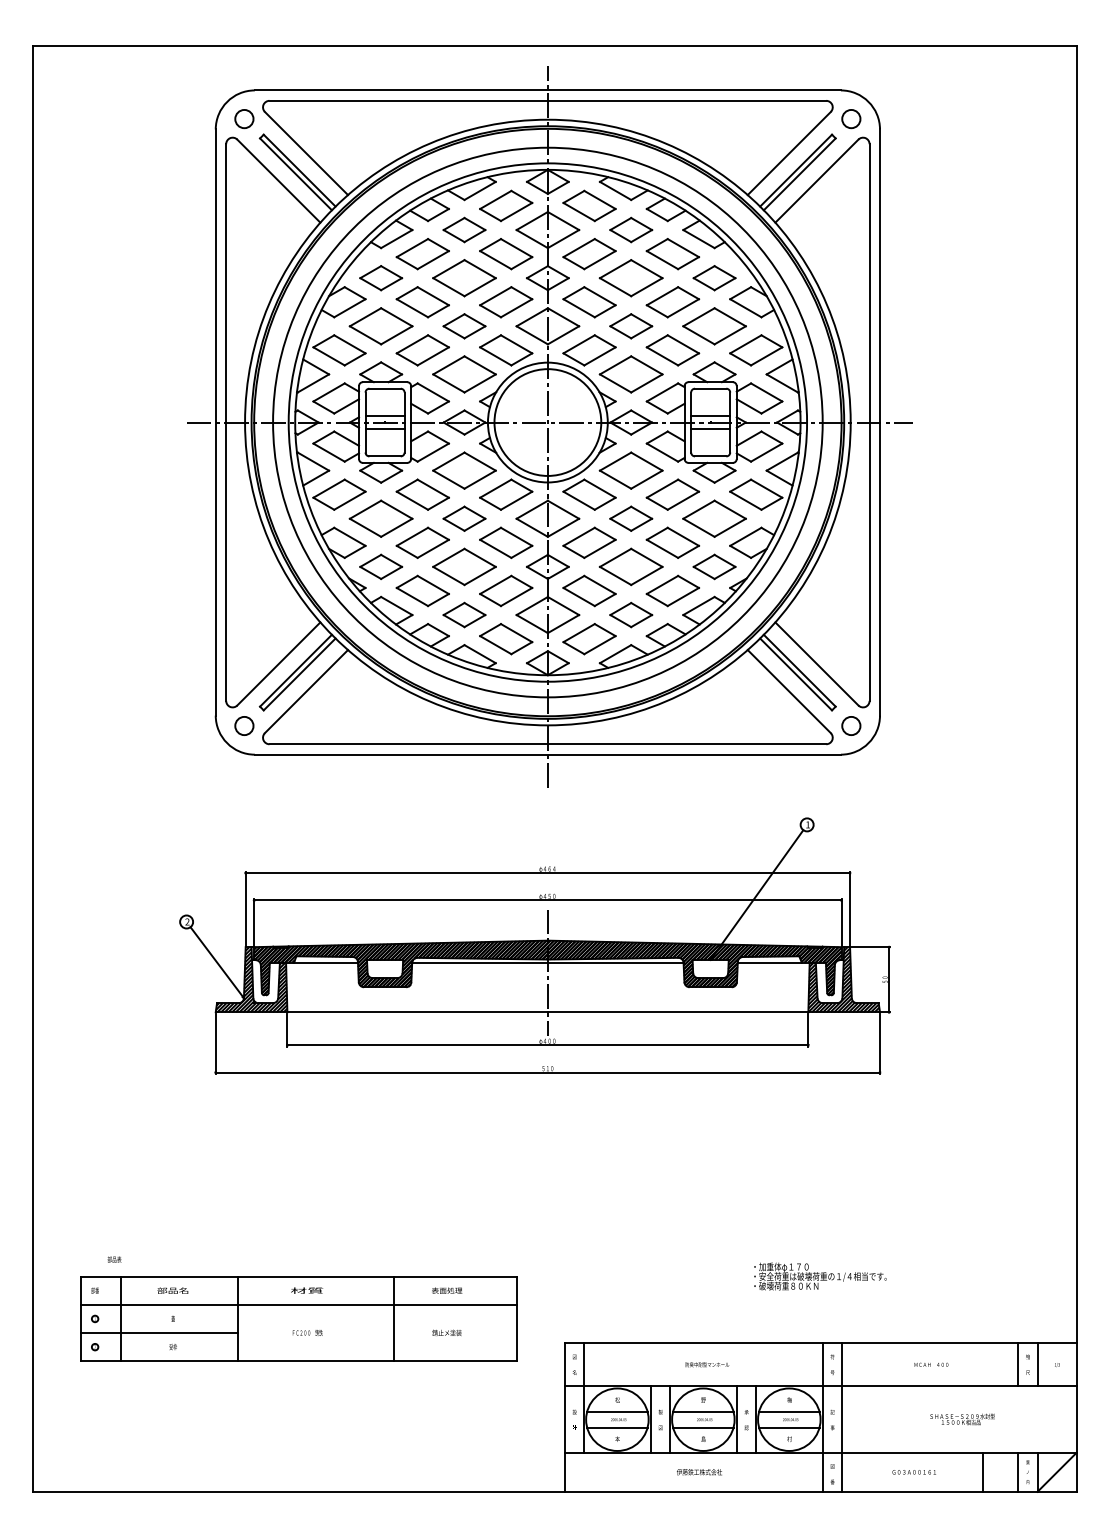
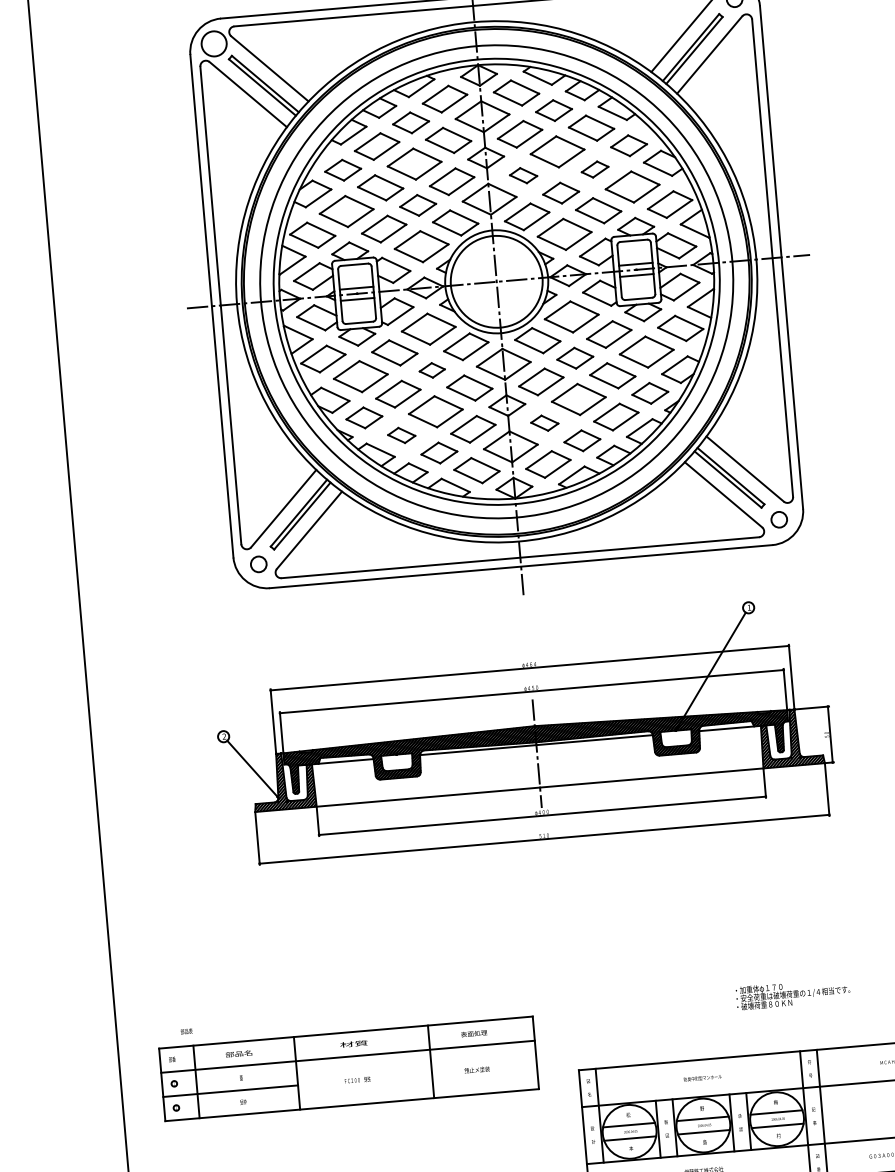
circle: (244, 118) -> (214, 43), size x1.6
part: (589, 302) -> (523, 175), size x0.6
part: (672, 302) -> (594, 169), size x0.6
part: (464, 518) -> (432, 370), size x0.7
part: (422, 590) -> (401, 435), size x0.6
part: (589, 590) -> (544, 422), size x0.6

